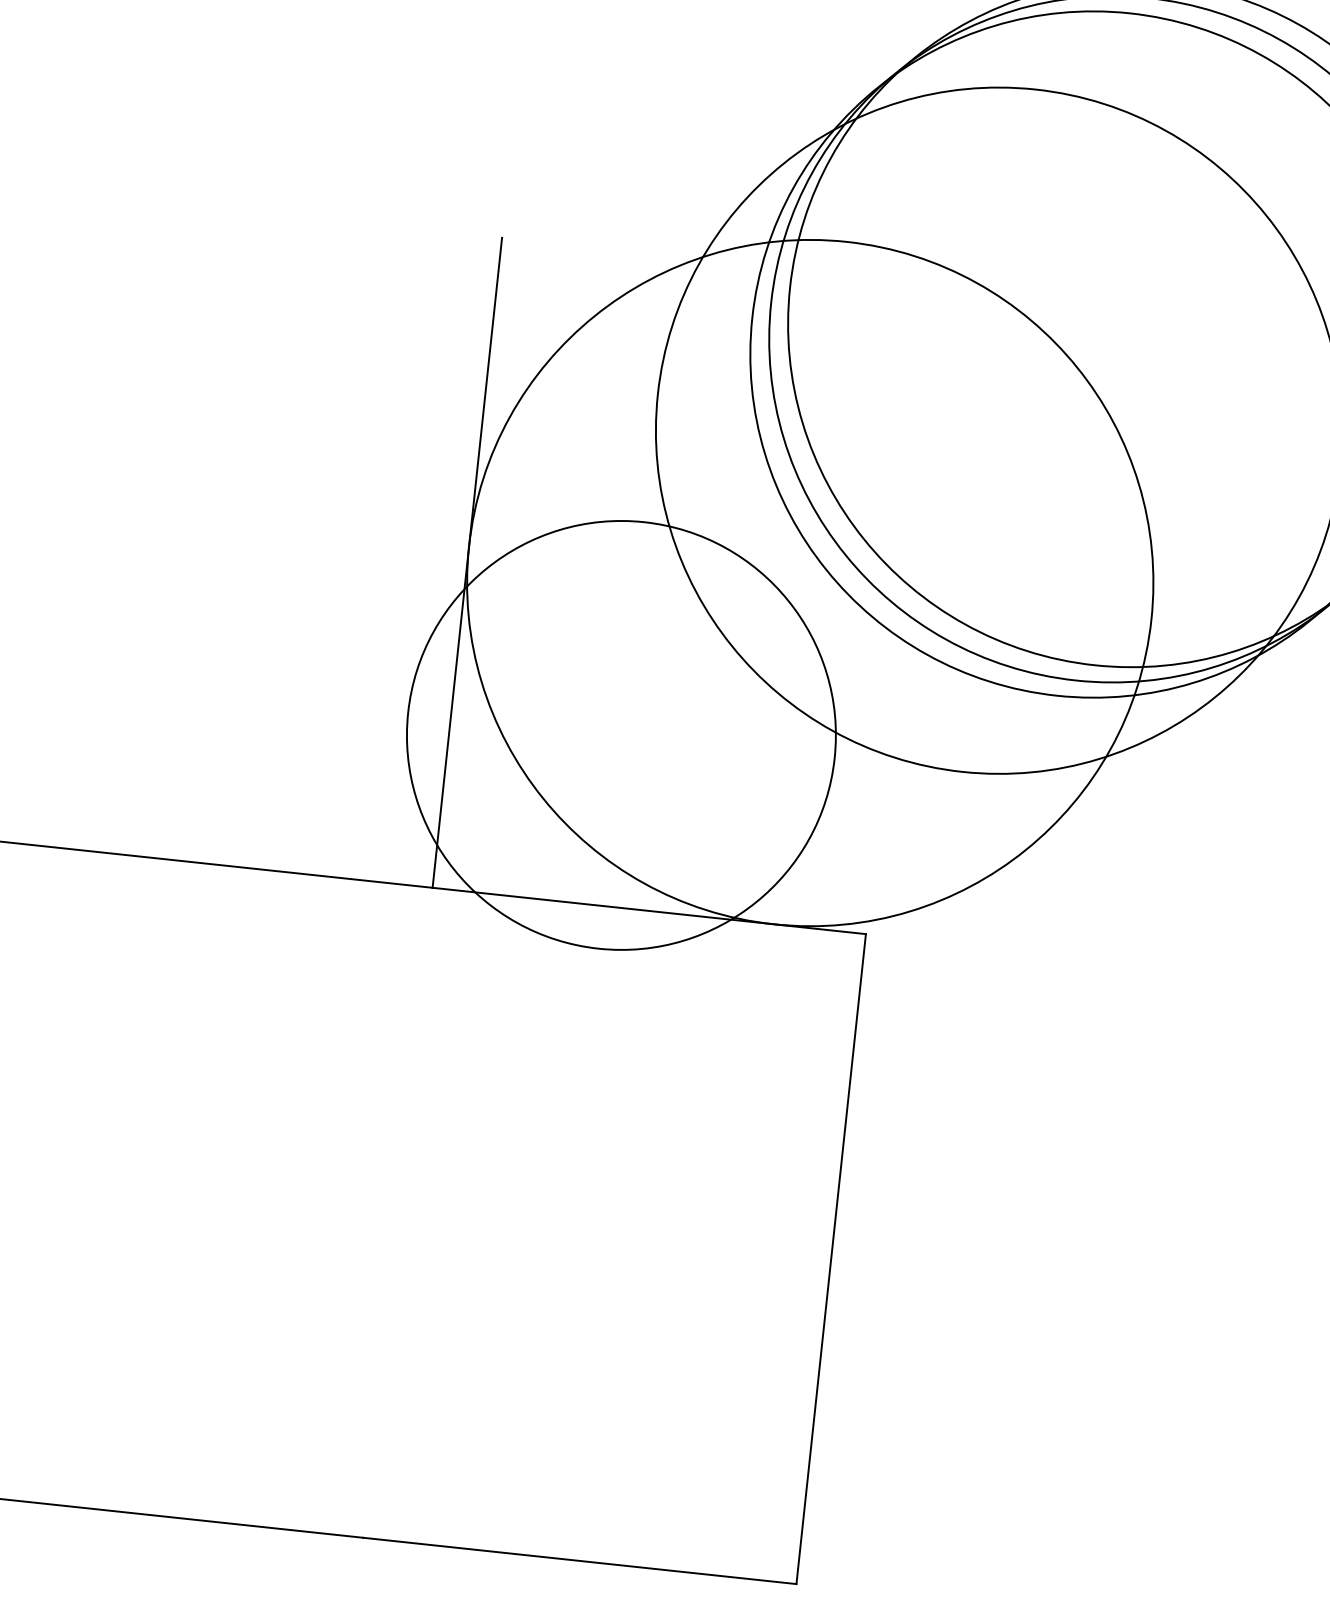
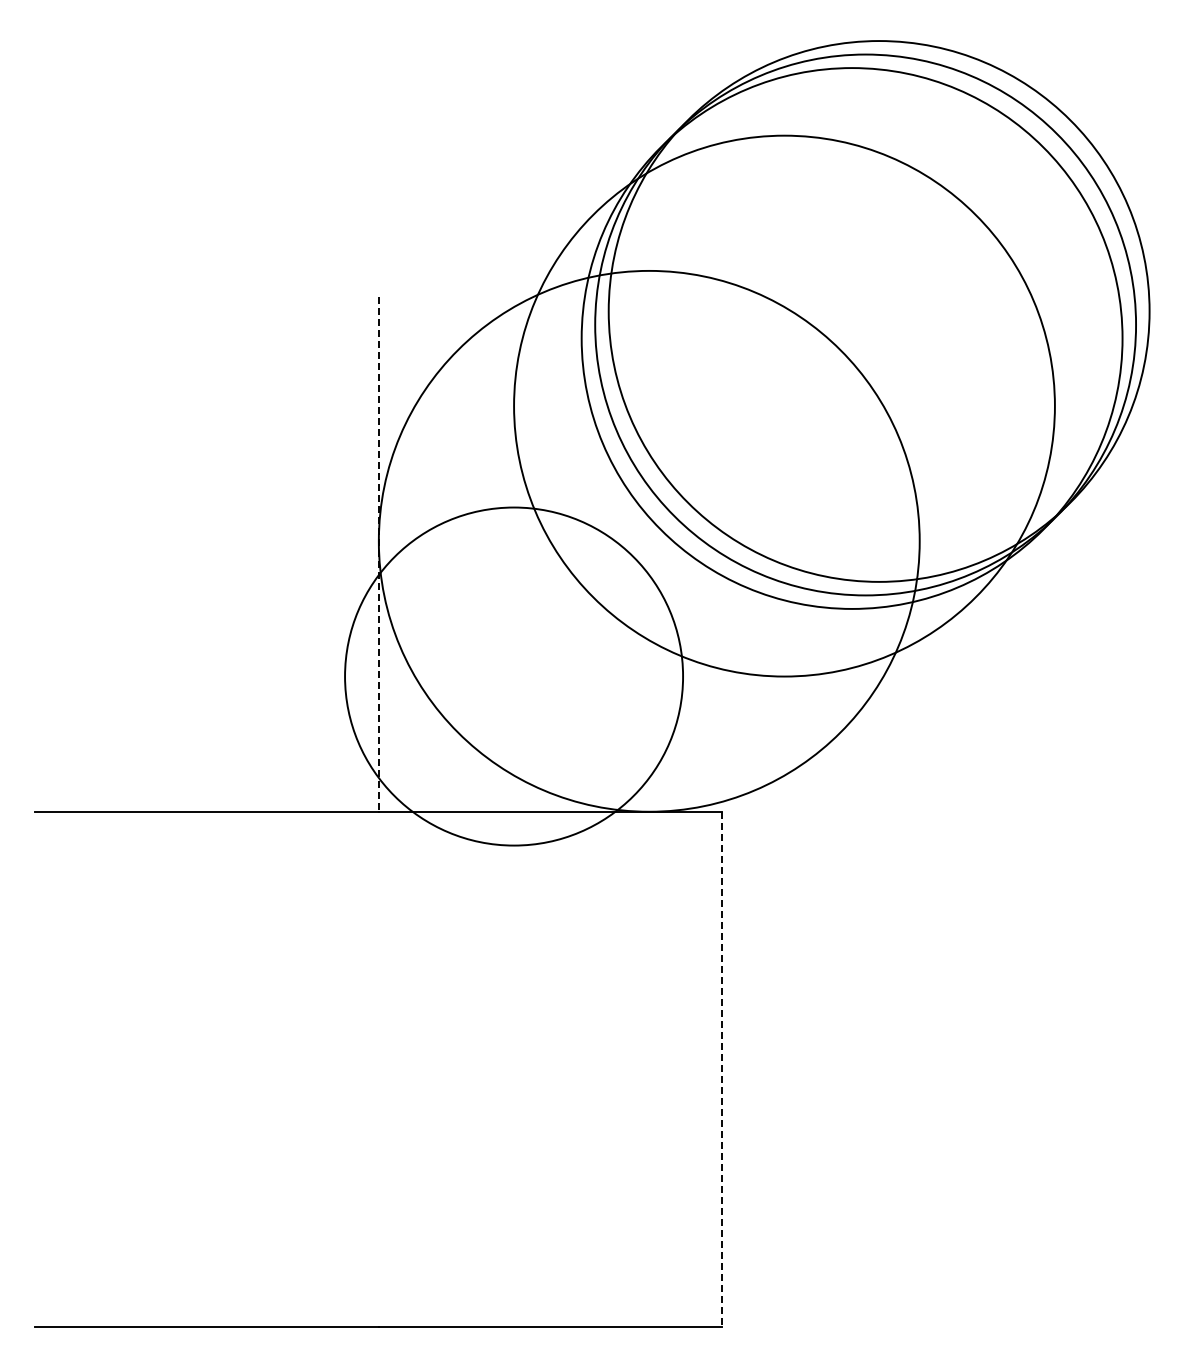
line: (466, 563) -> (378, 554), solid -> dashed
line: (831, 1259) -> (722, 1069), solid -> dashed

